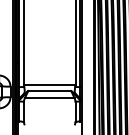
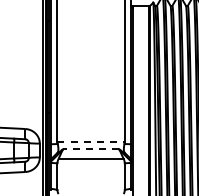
line: (50, 85) -> (91, 141), solid -> dashed
line: (49, 91) -> (90, 149), solid -> dashed

